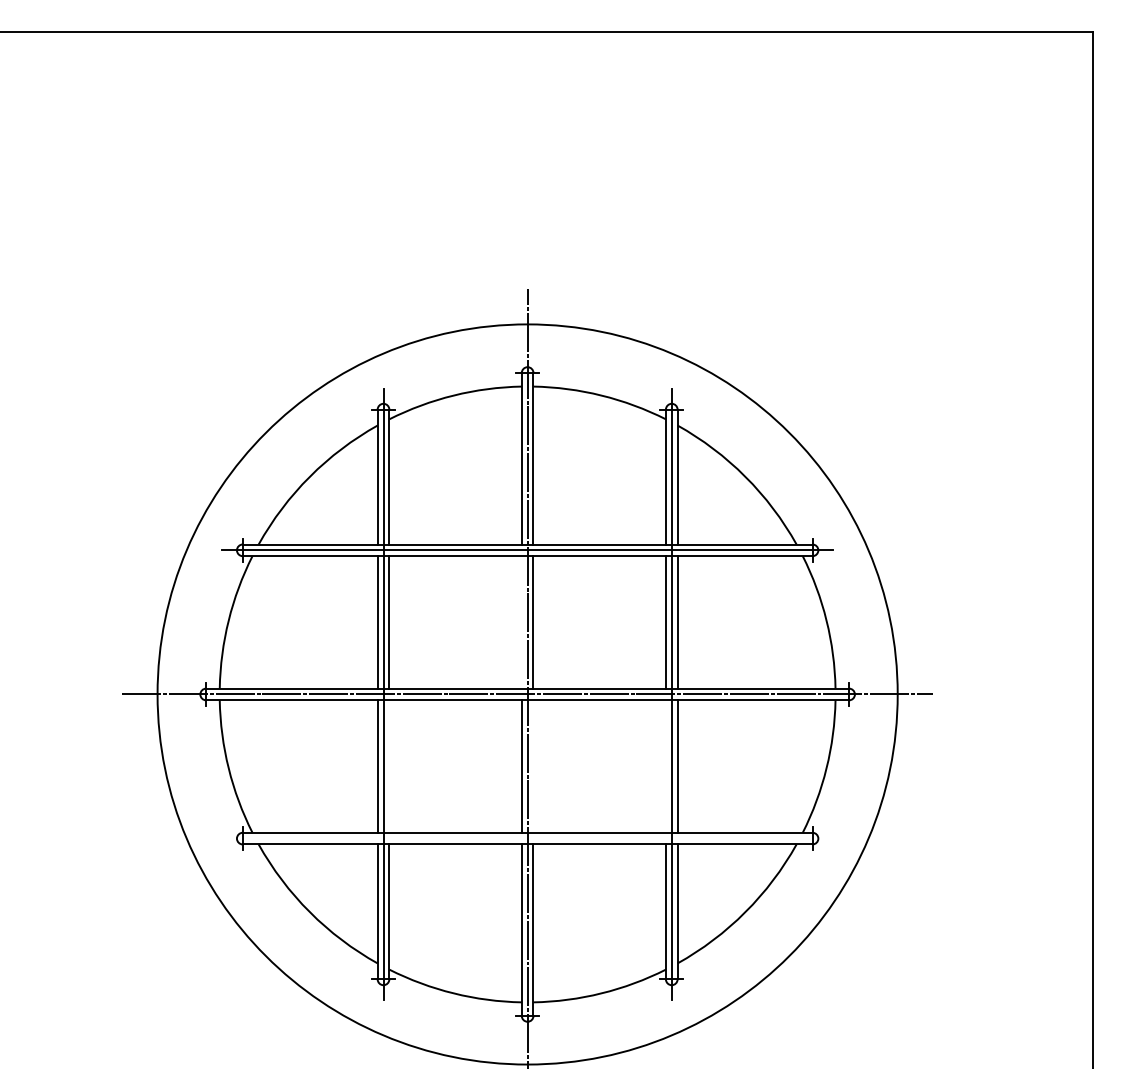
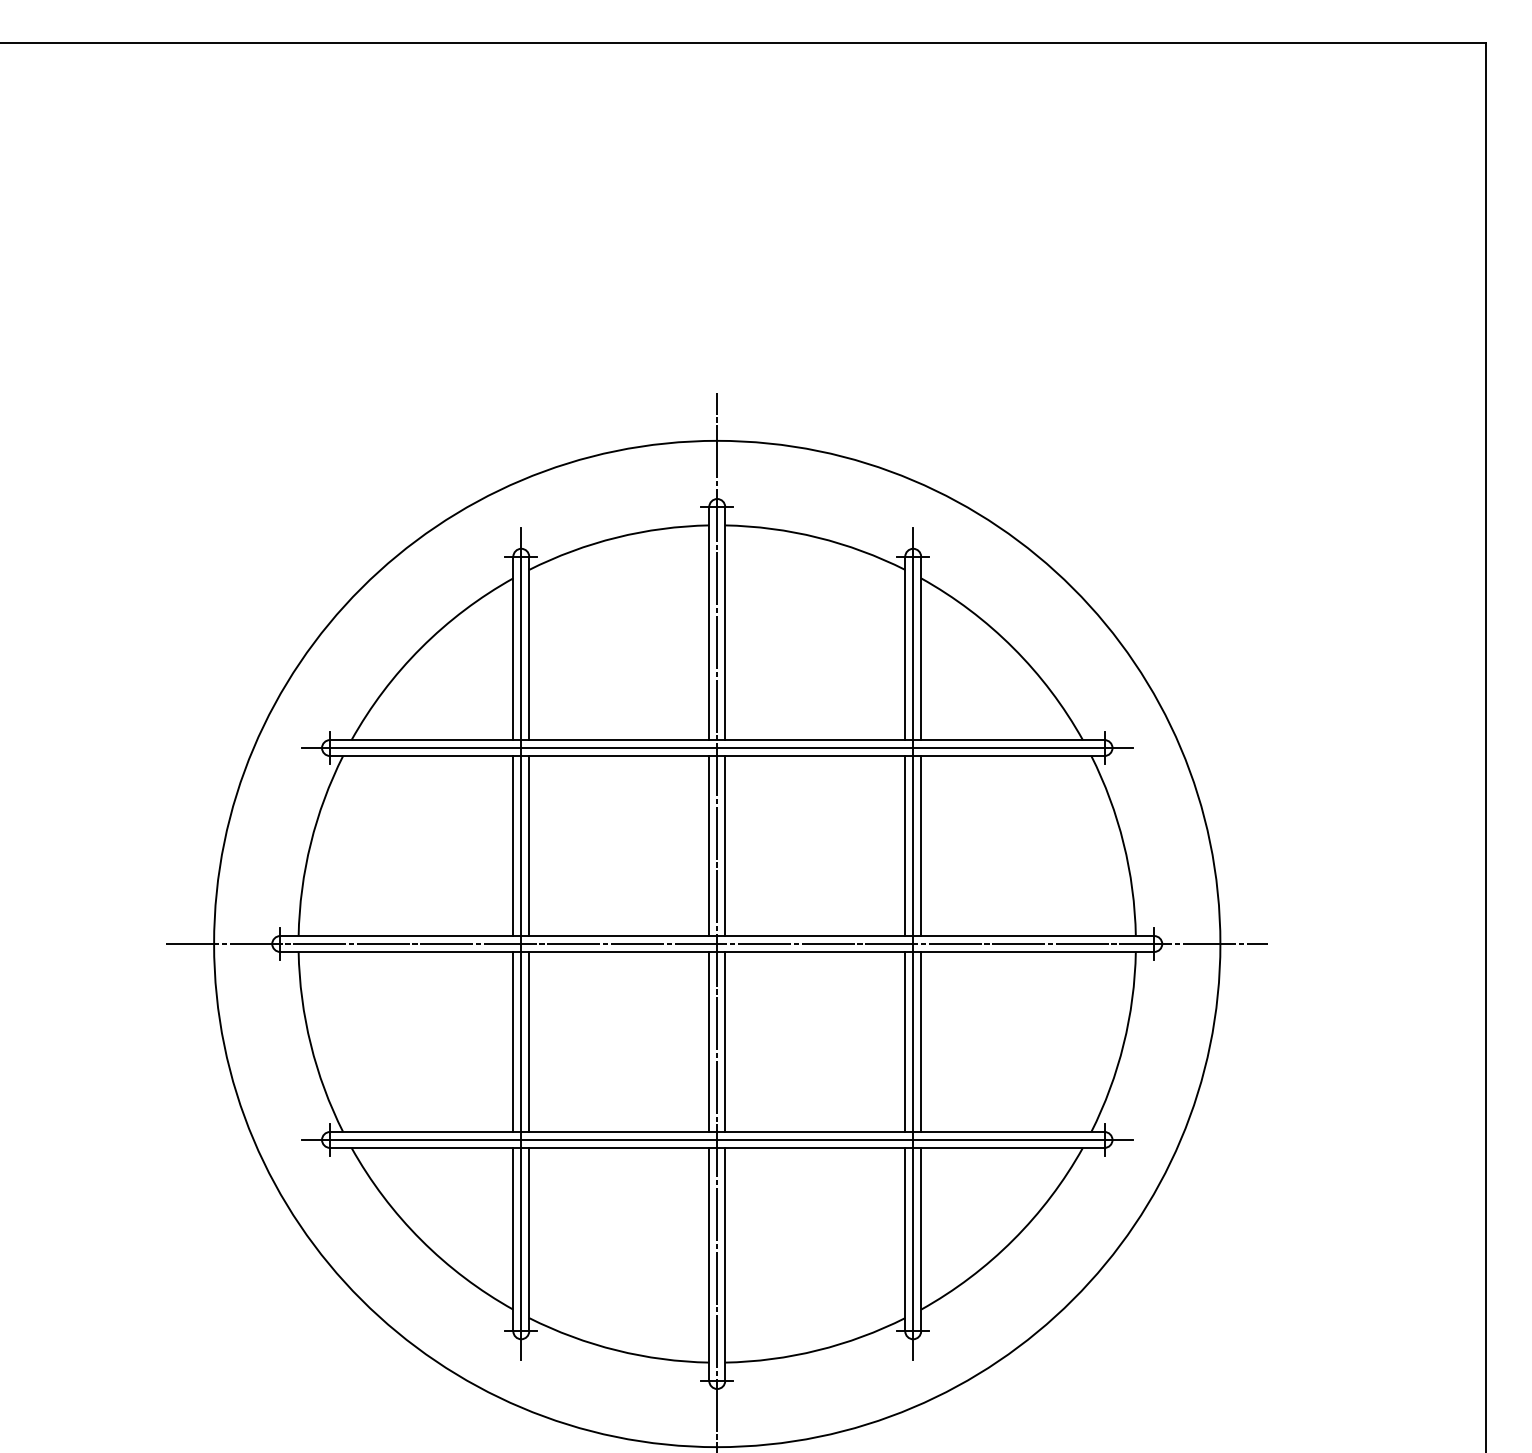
line: (521, 622) -> (708, 846), added
line: (389, 766) -> (529, 1041), added
line: (533, 766) -> (725, 1041), added
line: (665, 766) -> (904, 1041), added
line: (527, 838) -> (717, 1139), added

